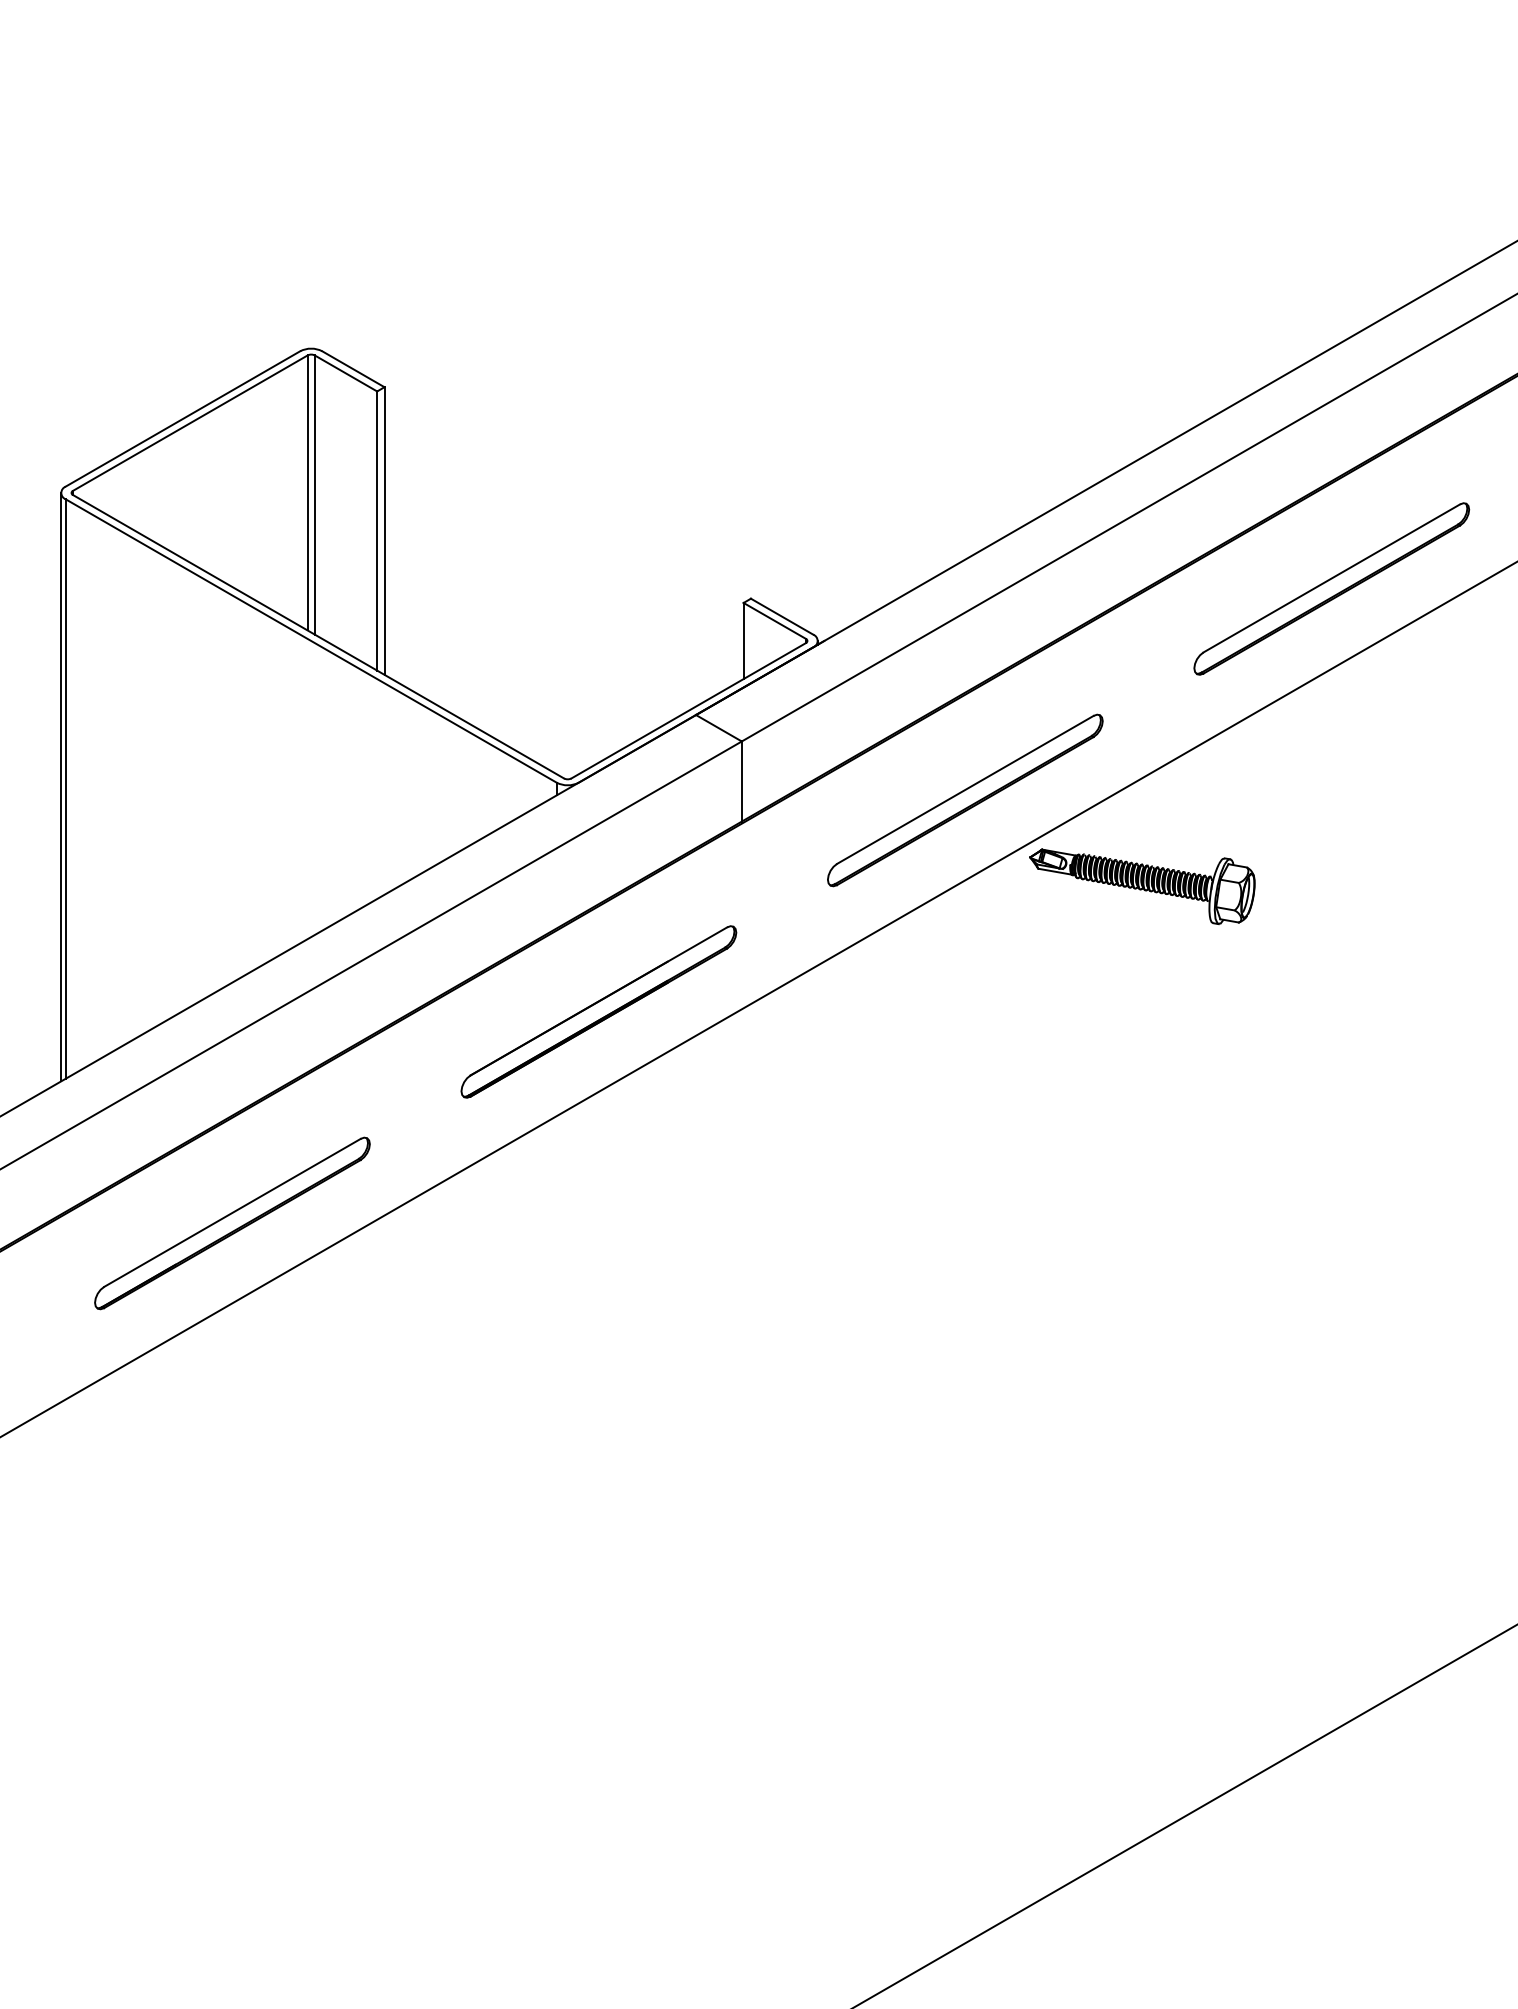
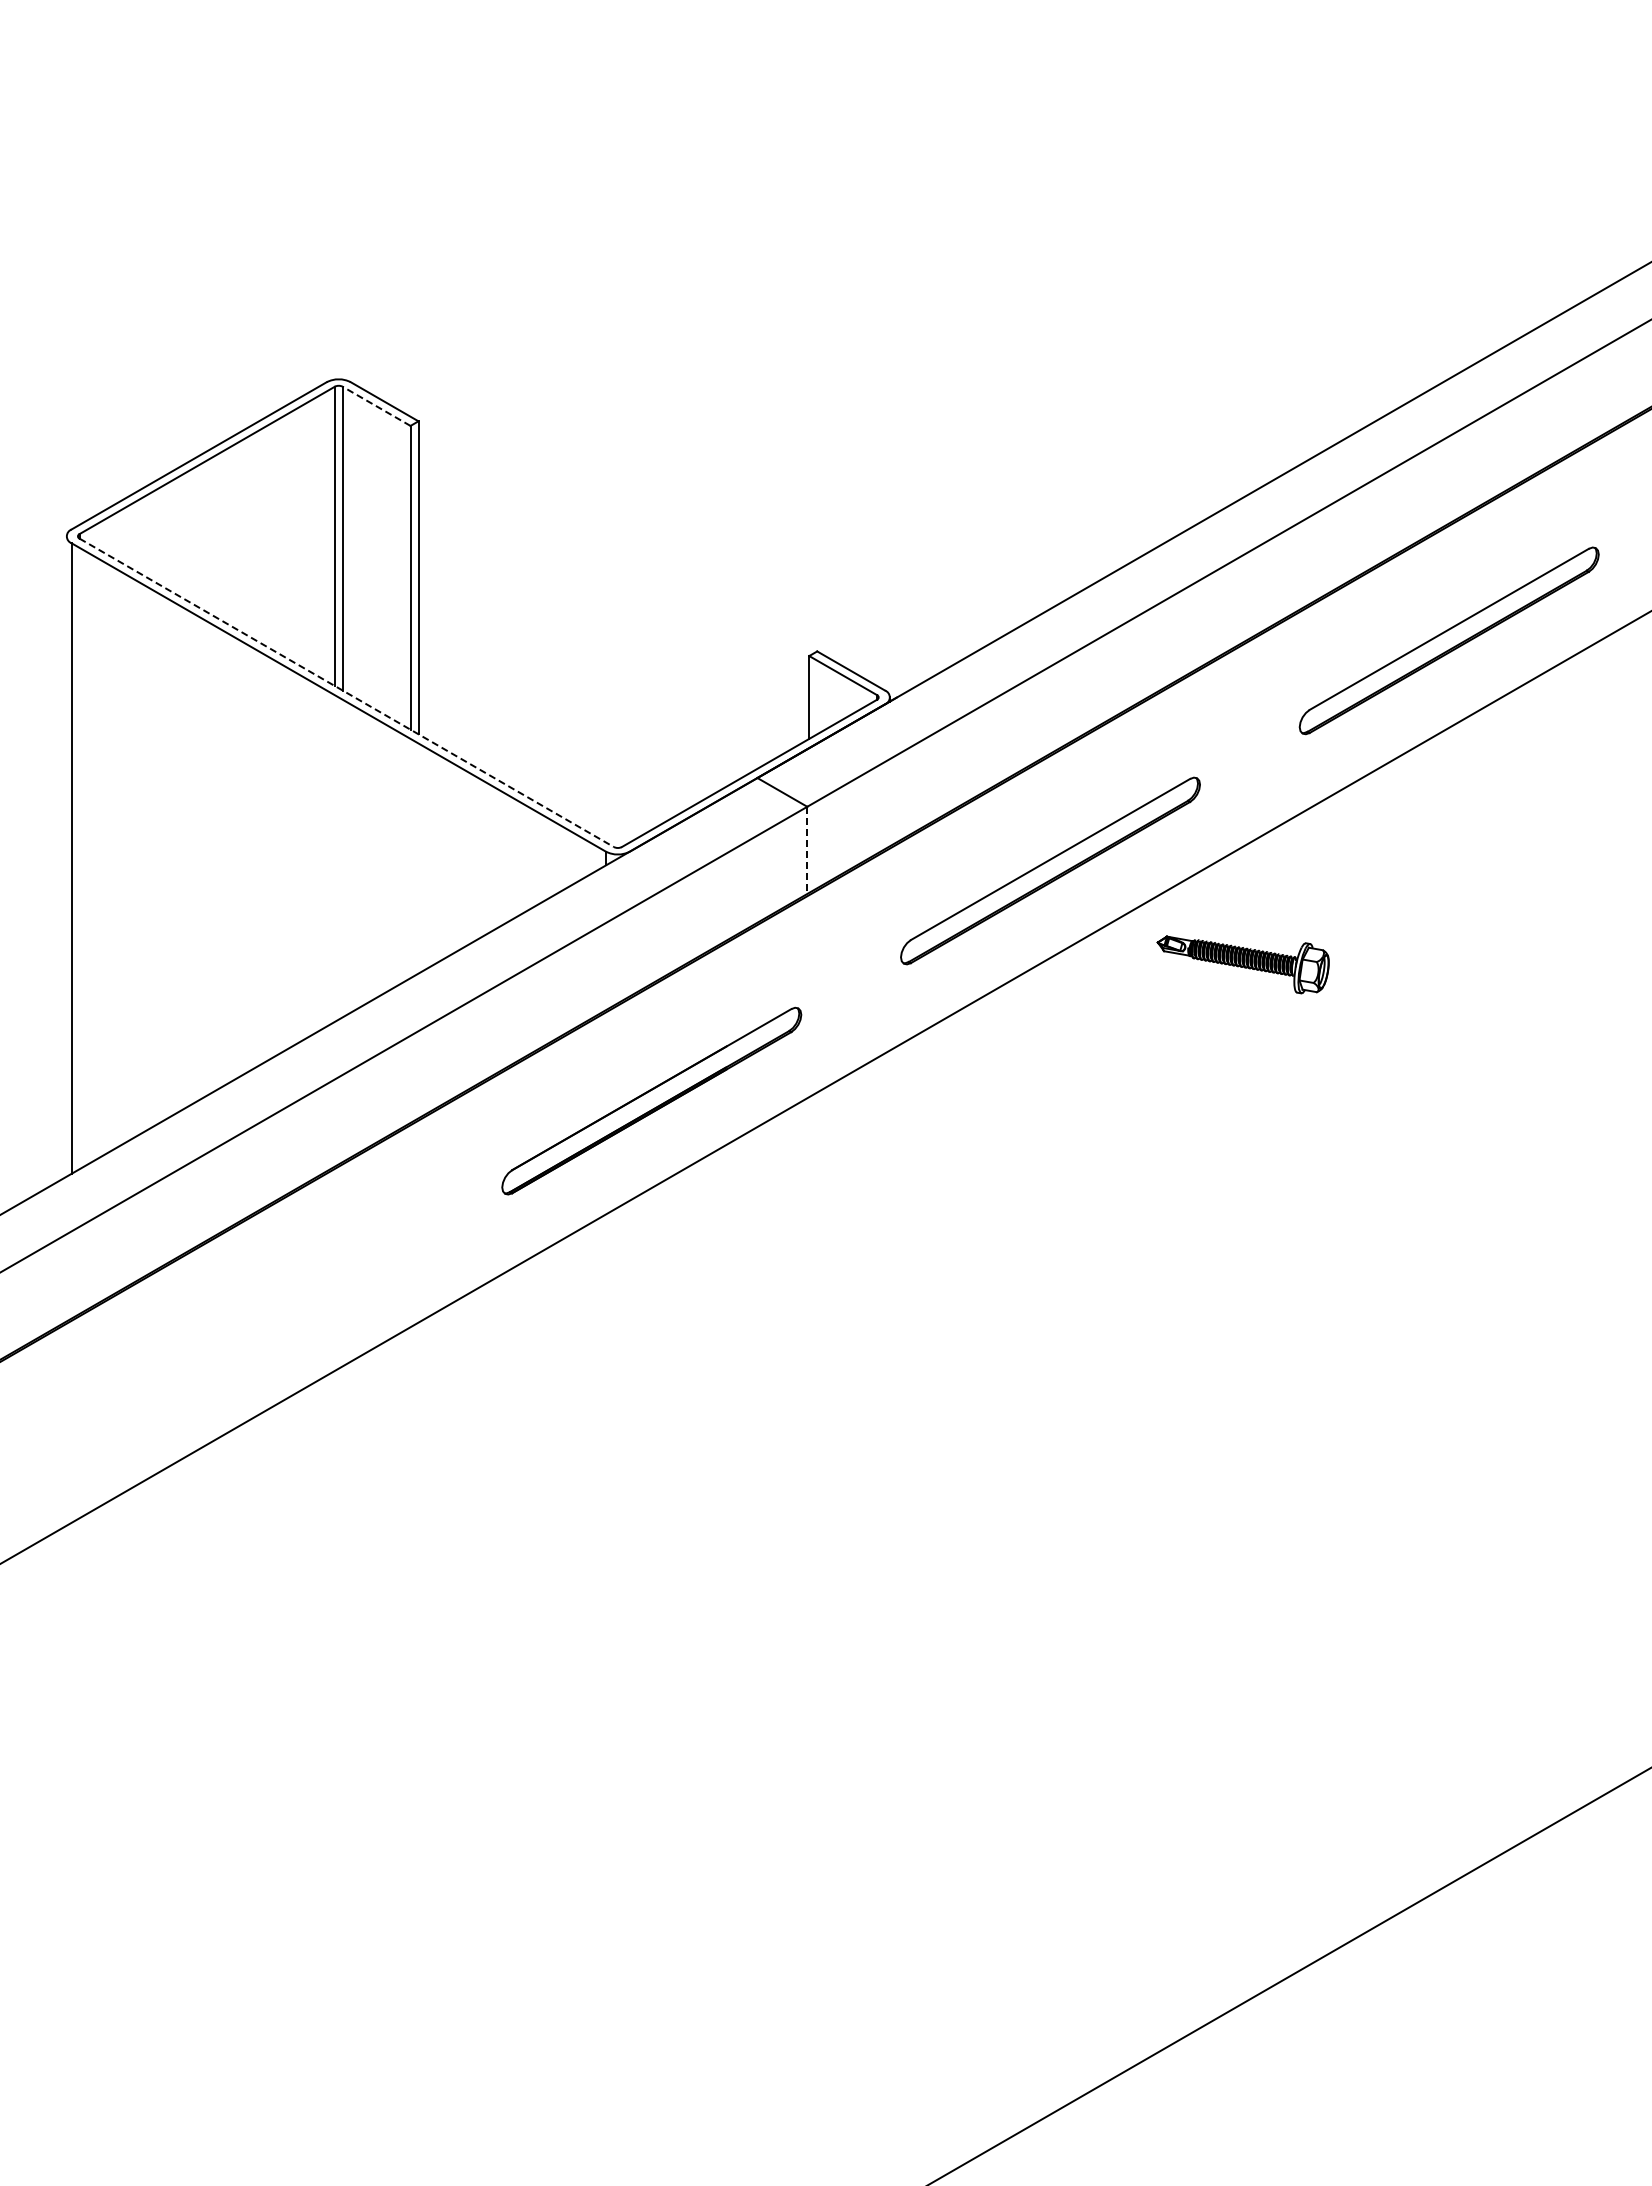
line: (345, 373) -> (376, 406), solid -> dashed
line: (319, 637) -> (347, 693), solid -> dashed
line: (741, 781) -> (807, 850), solid -> dashed
line: (61, 787) -> (66, 856), removed
part: (1142, 886) -> (1243, 964), size x0.7
part: (231, 1223) -> (252, 1331), removed

